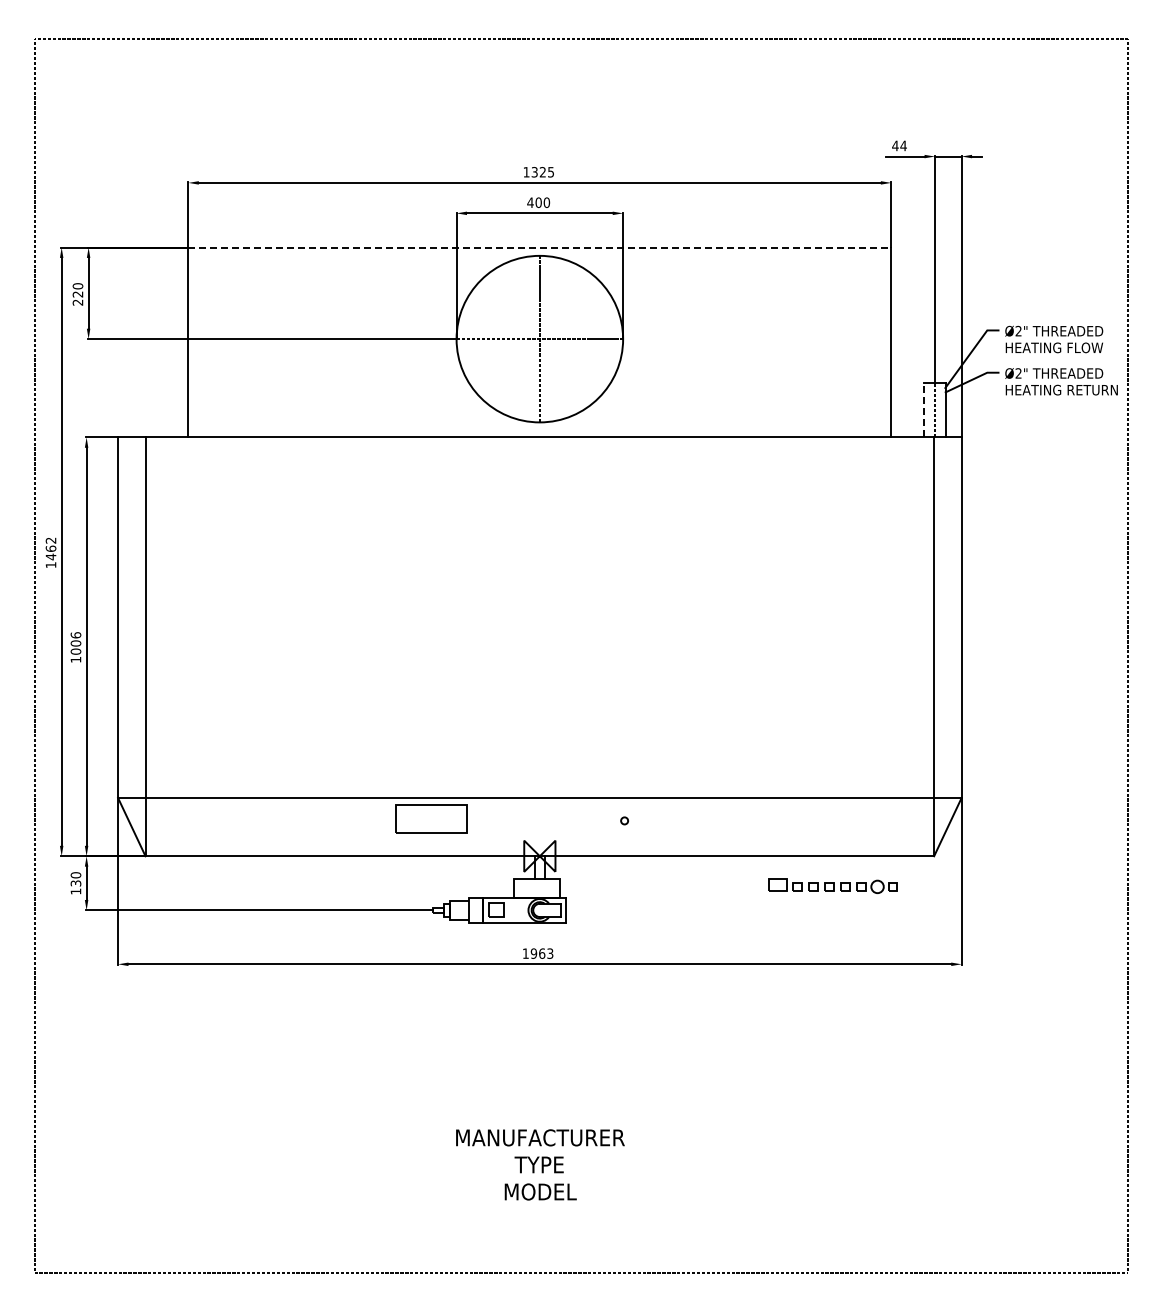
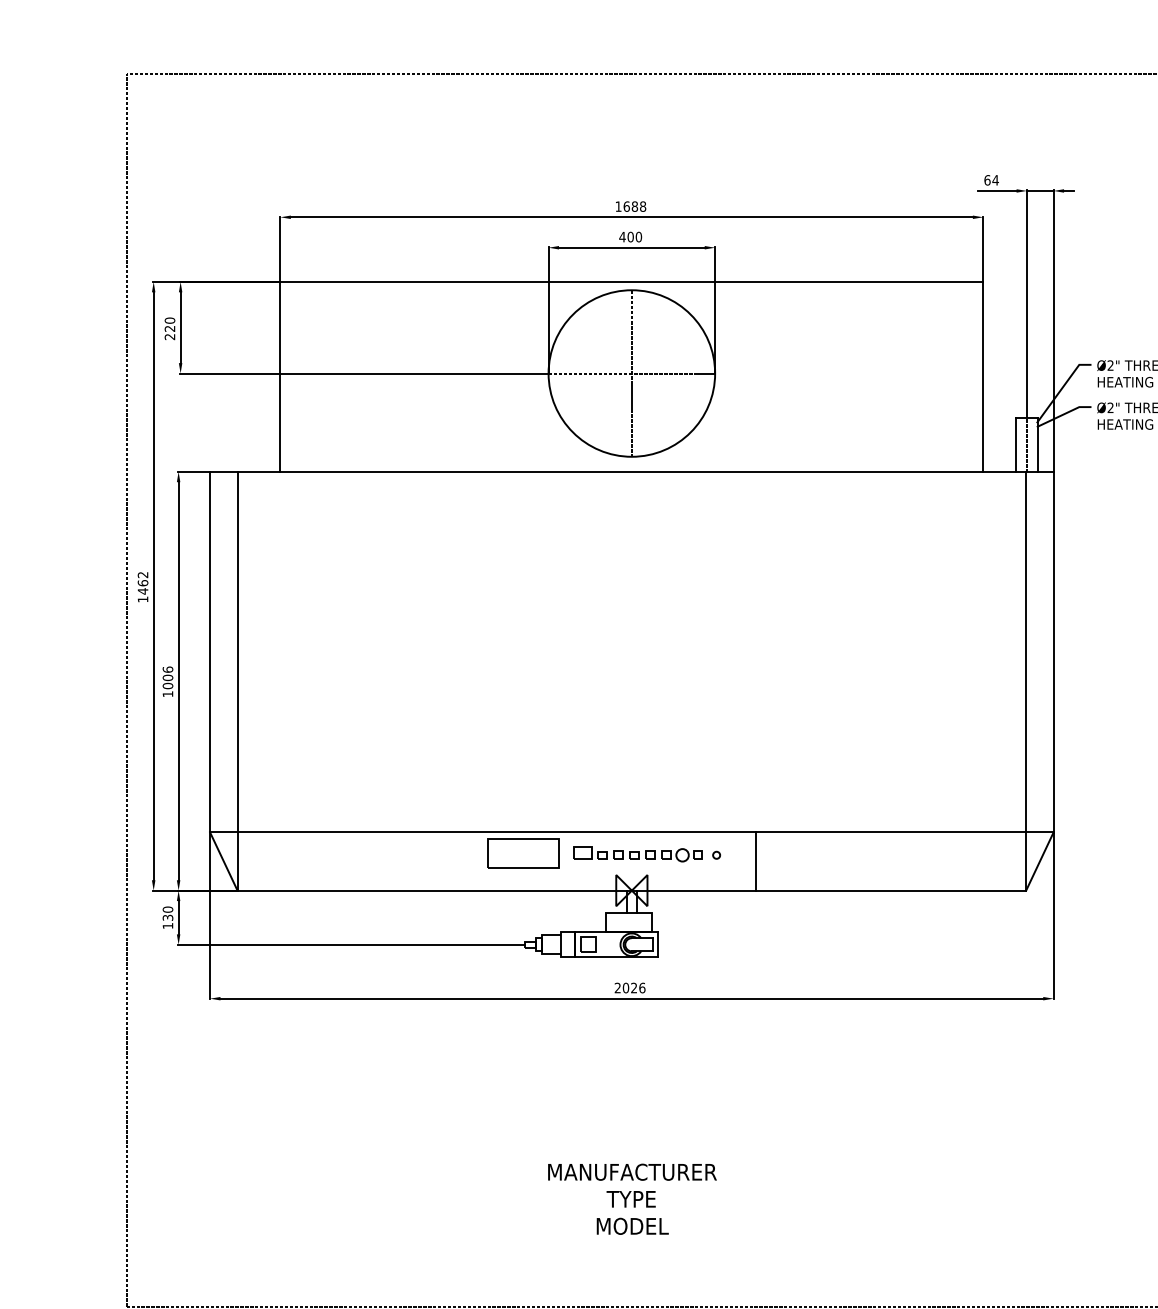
text: (895, 145) -> (987, 179), 44 -> 64
text: (542, 172) -> (634, 206), 1325 -> 1688
line: (540, 247) -> (632, 281), dashed -> solid
line: (924, 409) -> (1016, 443), dashed -> solid
line: (664, 826) -> (756, 860), added
part: (832, 885) -> (637, 853), moved
text: (537, 953) -> (629, 987), 1963 -> 2026

